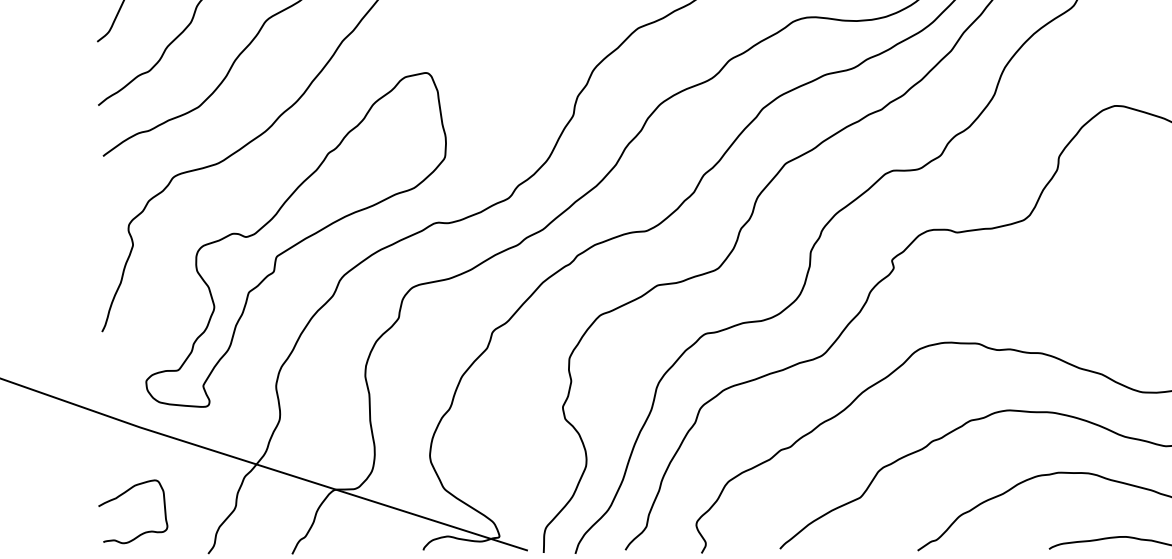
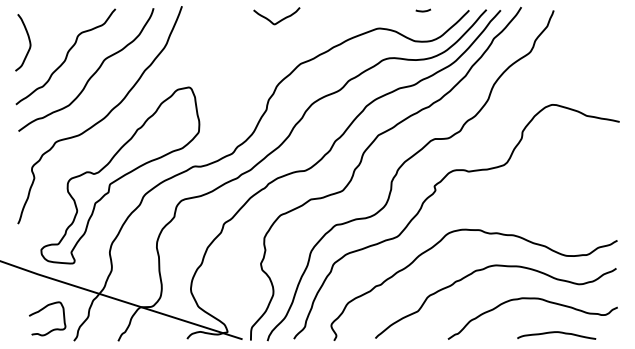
curve: (123, 495) -> (42, 310), moved

